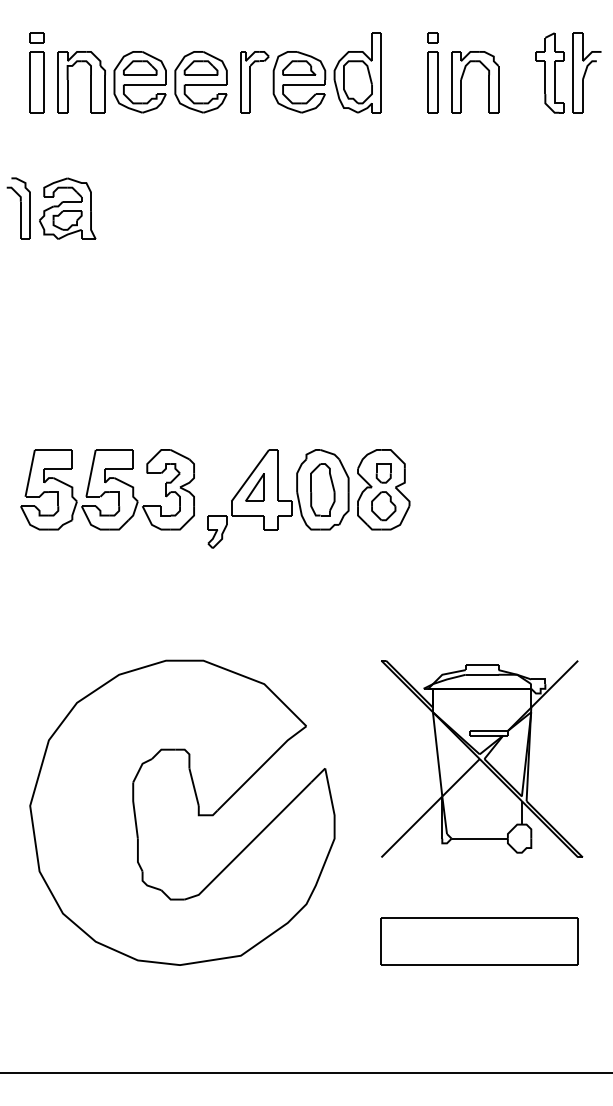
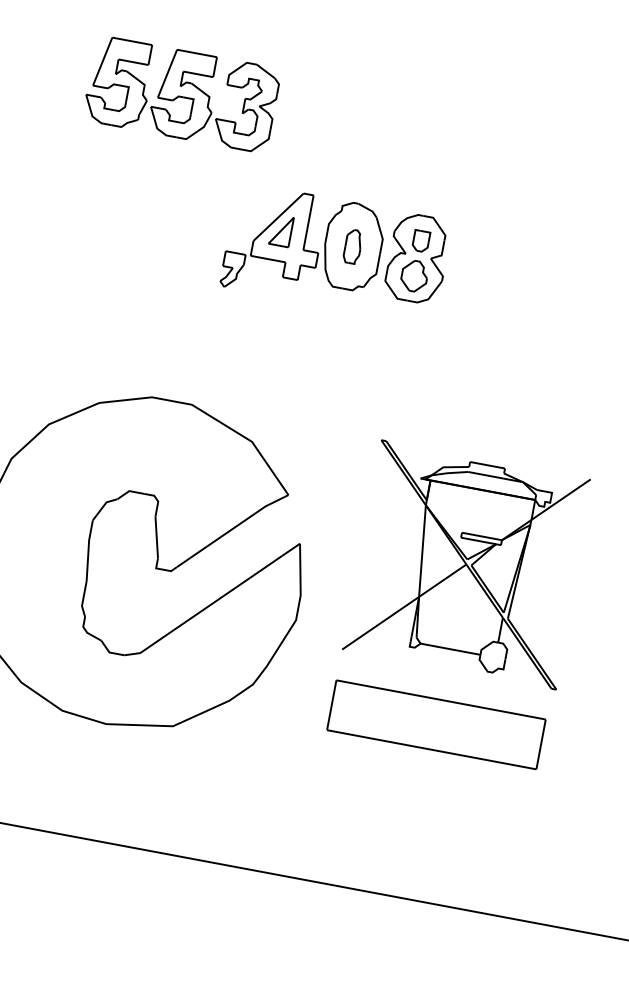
part: (107, 489) -> (181, 94), moved
part: (322, 489) -> (352, 246), size x0.6
part: (479, 941) -> (436, 724), moved

